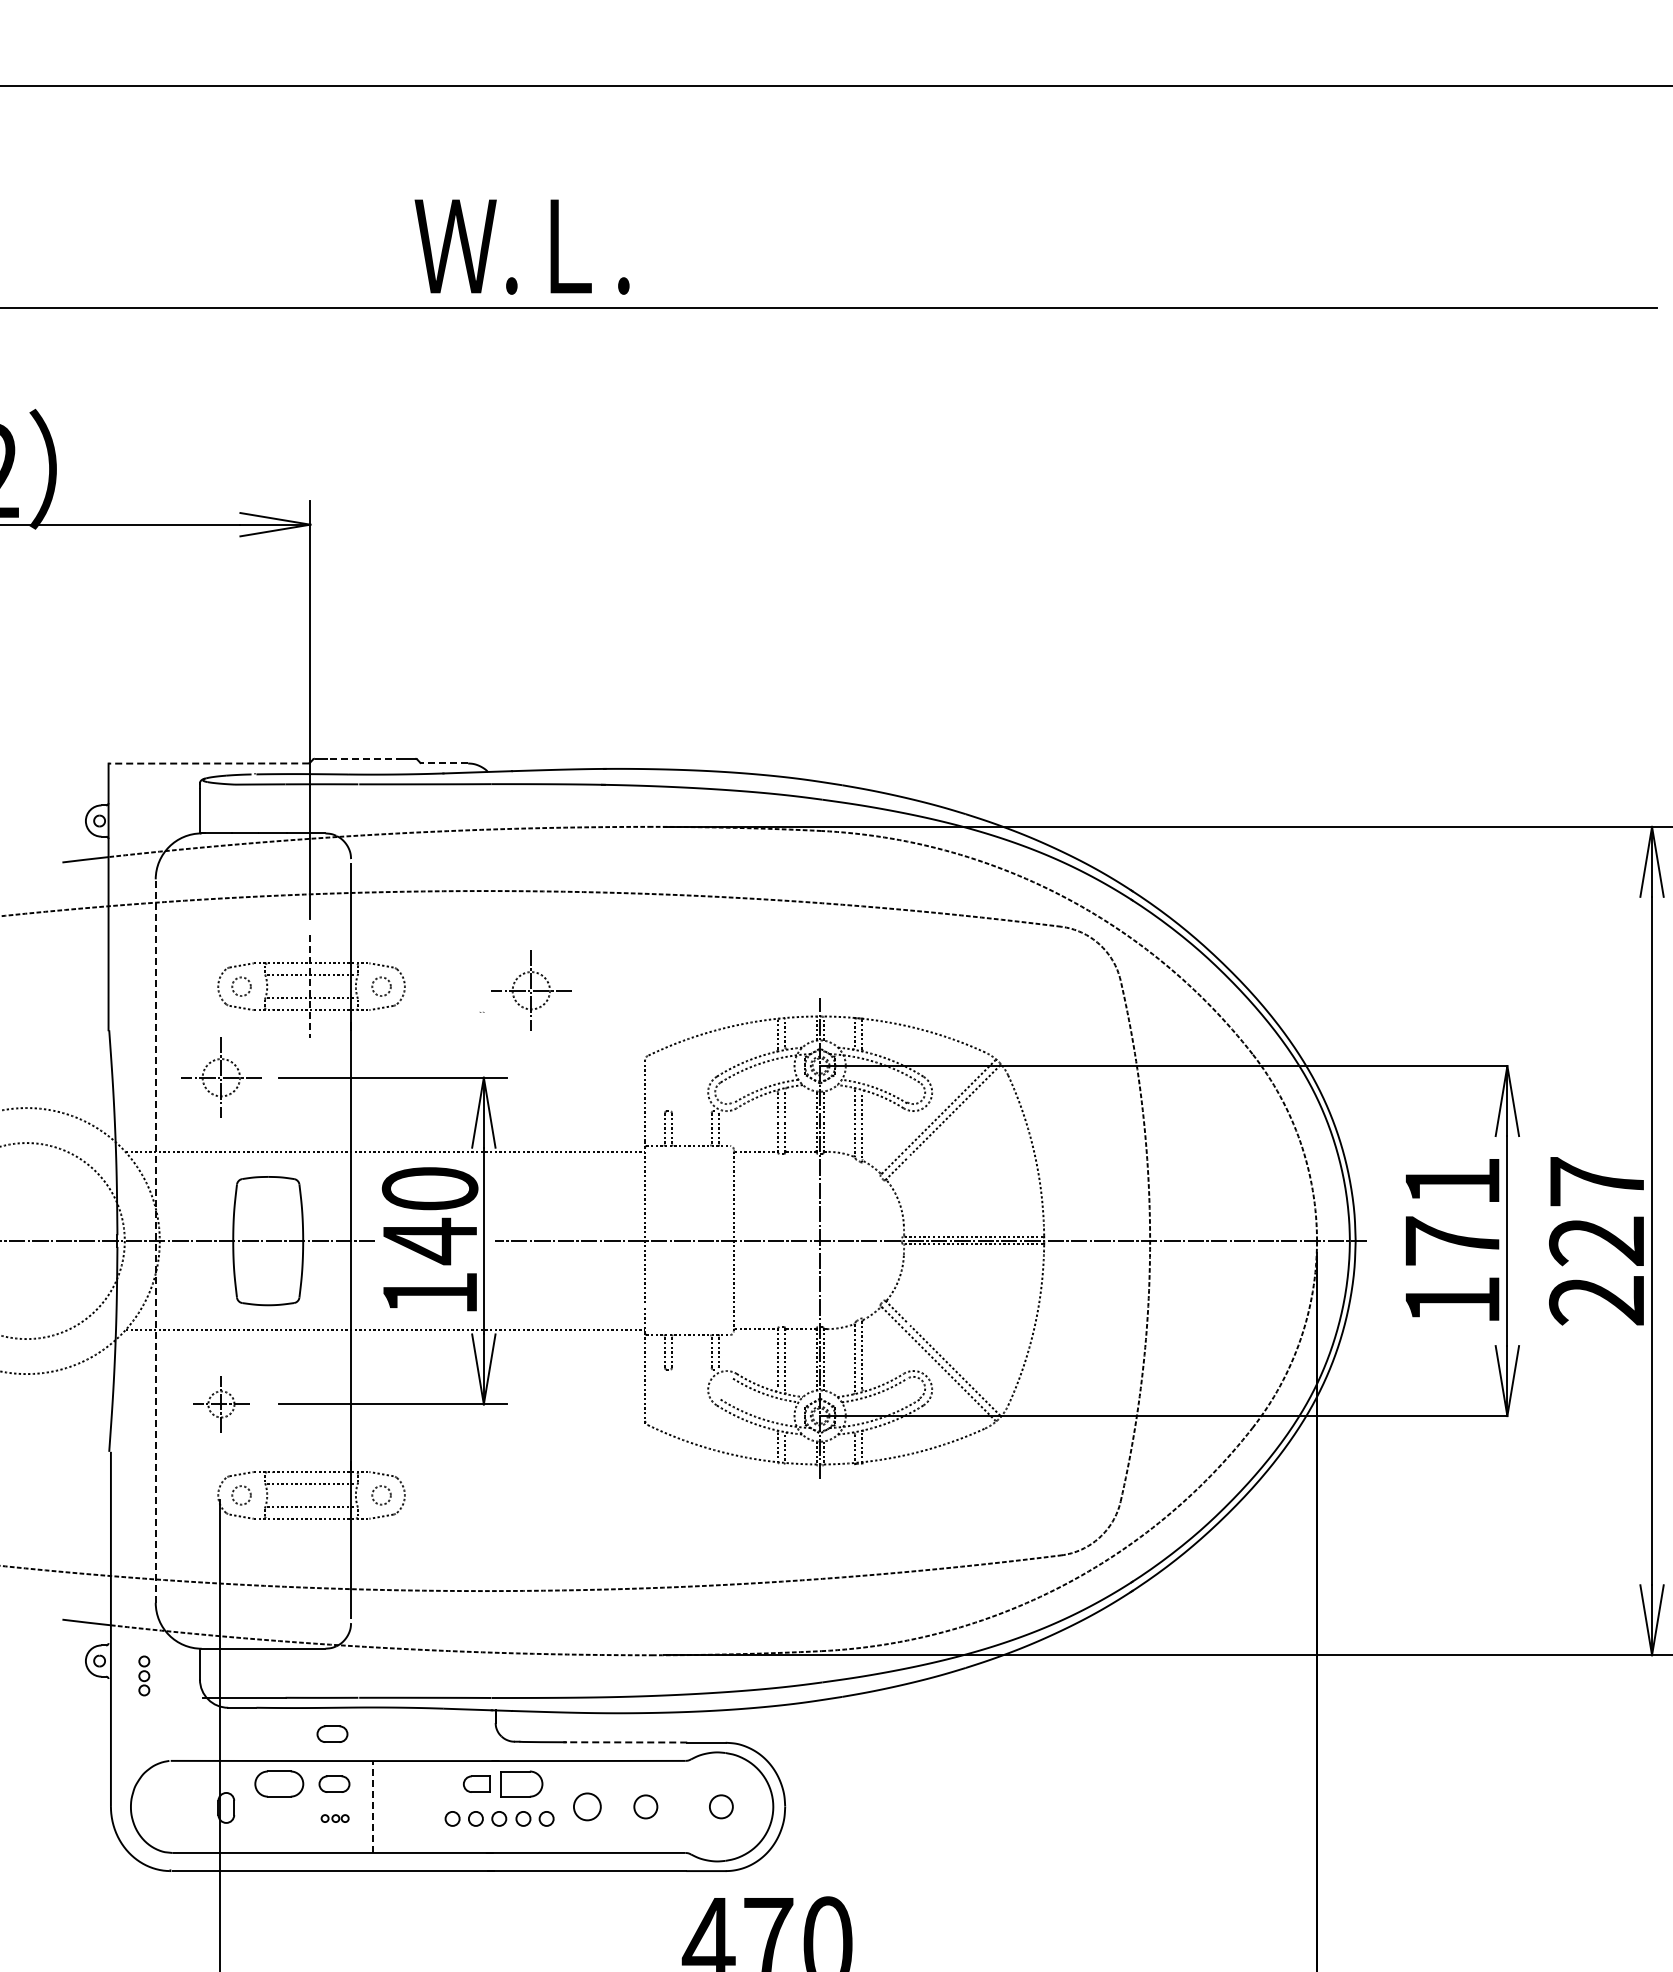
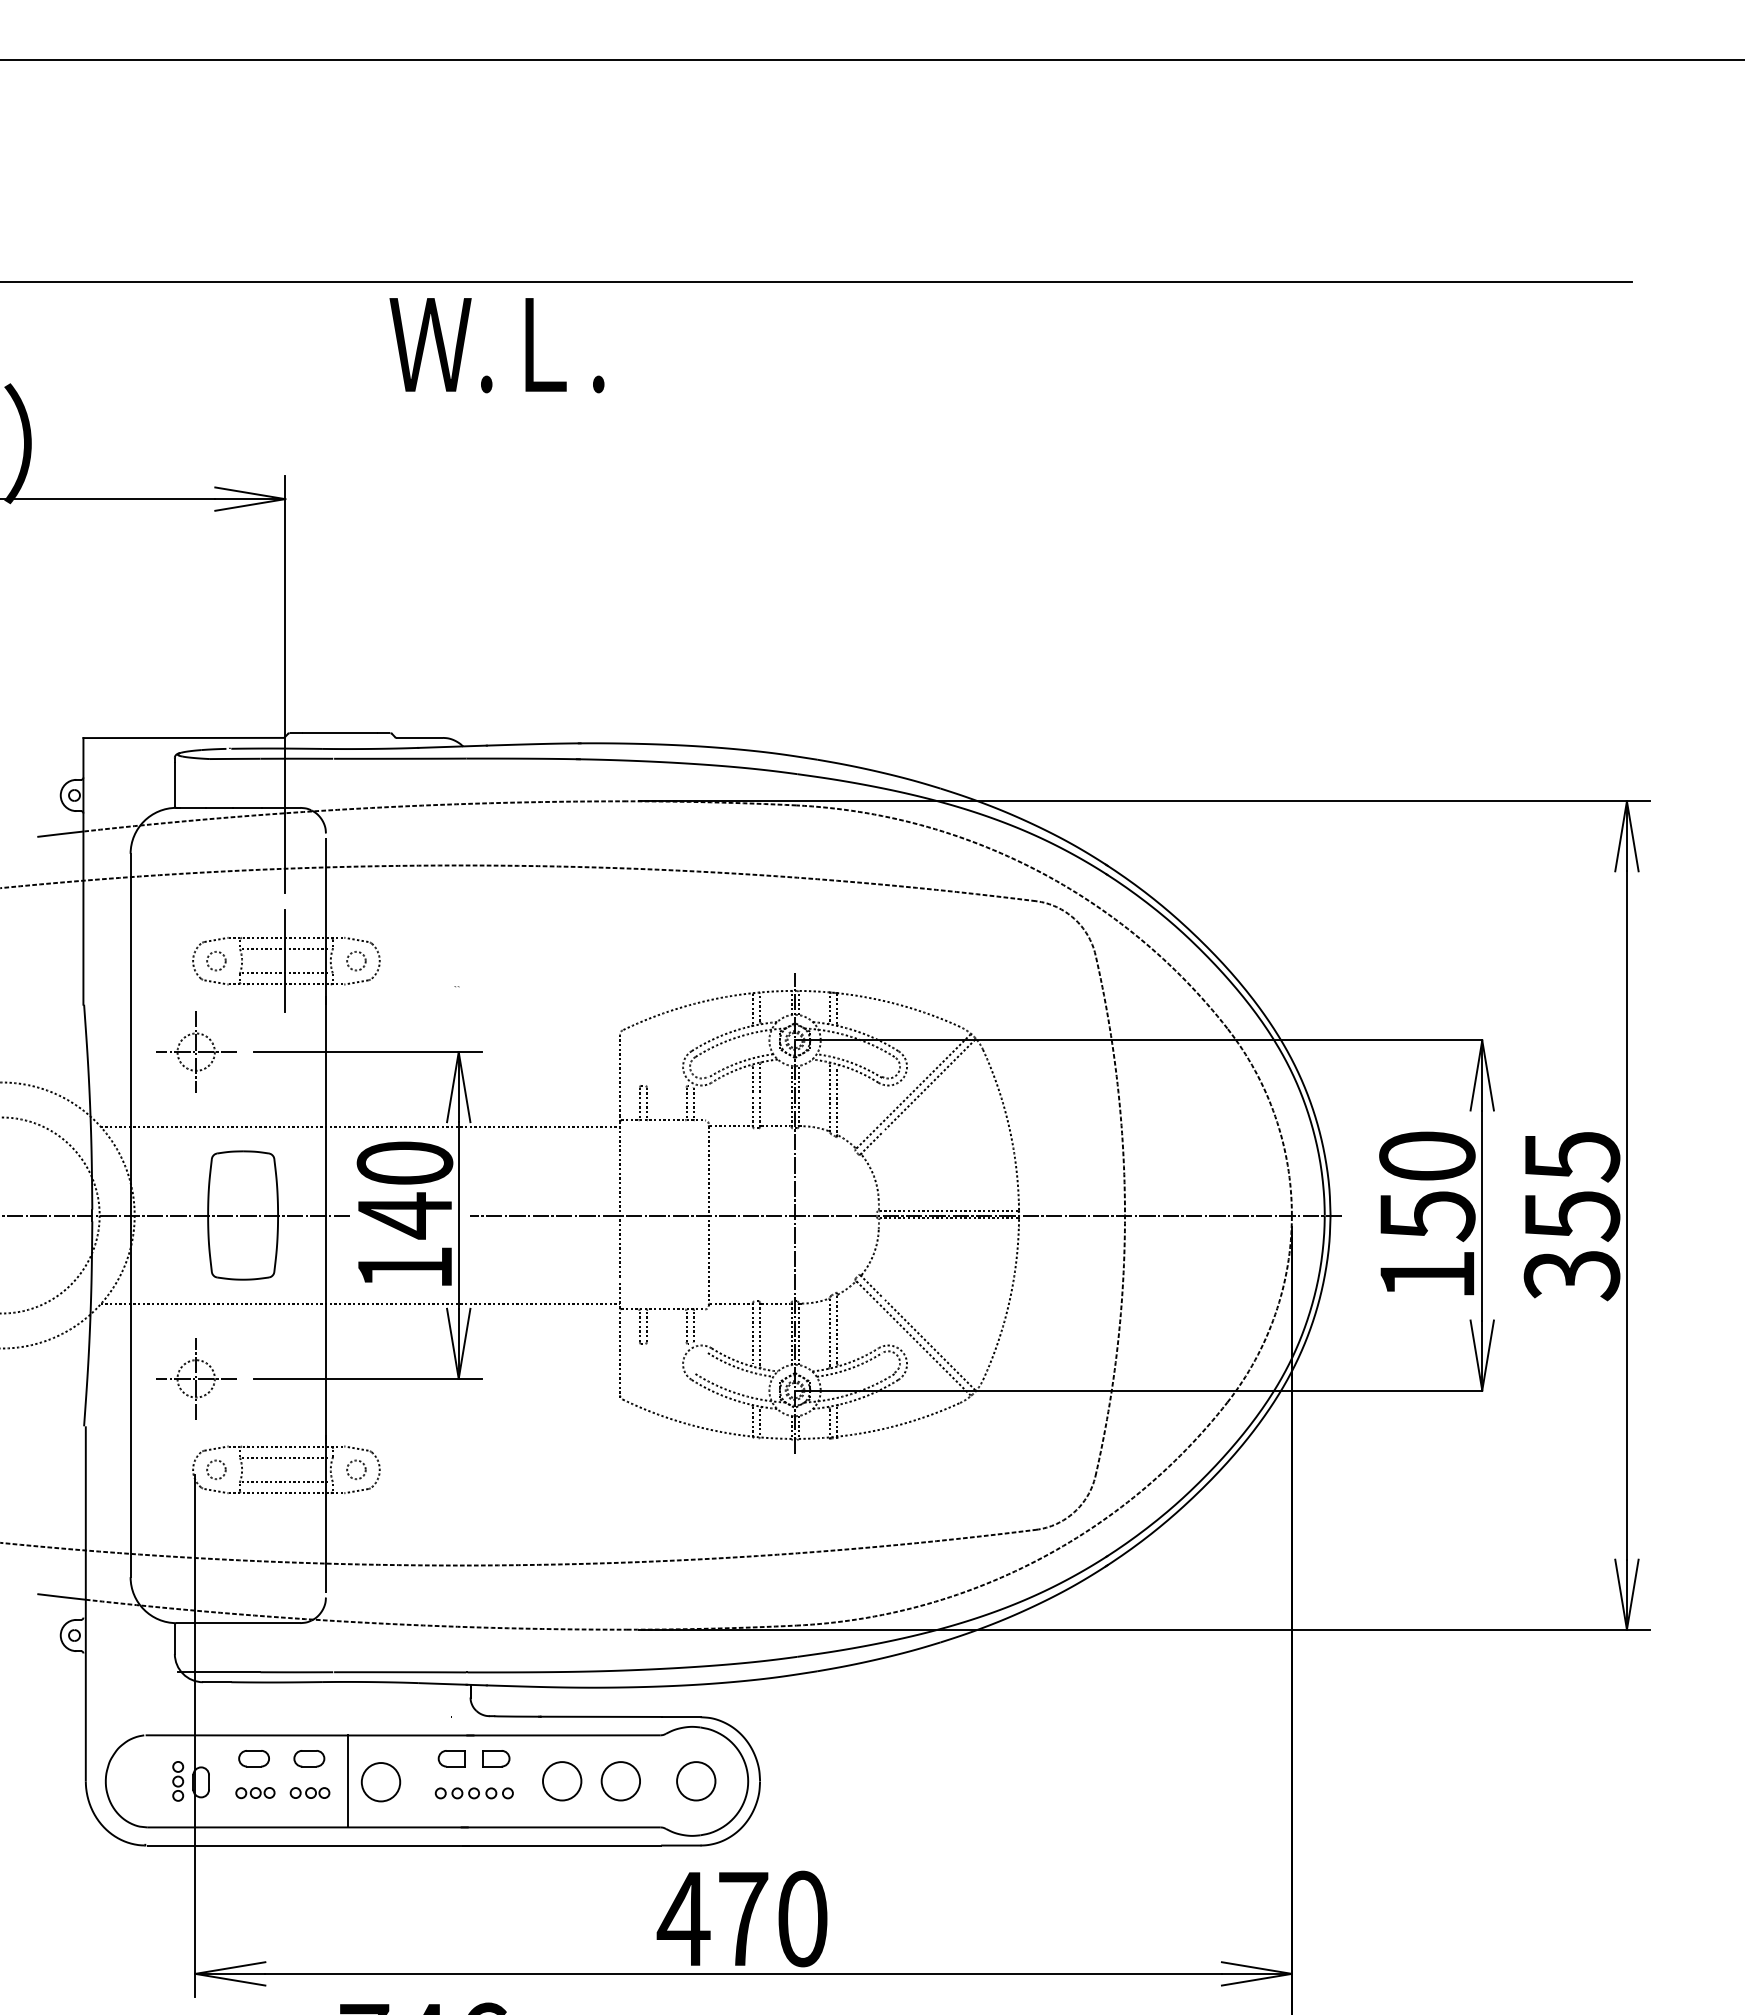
text: (521, 247) -> (496, 345), moved
line: (364, 759) -> (339, 733), dashed -> solid
line: (208, 763) -> (183, 737), dashed -> solid
line: (445, 763) -> (420, 737), dashed -> solid
line: (310, 987) -> (285, 961), dashed -> solid
part: (531, 990) -> (506, 964), removed
text: (1452, 1212) -> (1427, 1186), 171 -> 150
line: (155, 1241) -> (130, 1215), dashed -> solid
text: (1596, 1242) -> (1571, 1216), 227 -> 355
part: (221, 1404) -> (196, 1378), size x1.43
part: (144, 1676) -> (178, 1781), moved
part: (332, 1734) -> (307, 1708), removed
line: (626, 1742) -> (601, 1716), dashed -> solid
part: (278, 1784) -> (253, 1758), size x0.62
part: (521, 1784) -> (496, 1758), size x0.62
line: (373, 1807) -> (348, 1781), dashed -> solid
circle: (587, 1807) -> (562, 1781), size x1.43
circle: (645, 1807) -> (620, 1781), size x1.67
circle: (721, 1807) -> (696, 1781), size x1.67
circle: (405, 1808) -> (380, 1782), added
part: (334, 1818) -> (309, 1792), size x1.43
part: (280, 1819) -> (255, 1793), added
part: (498, 1819) -> (473, 1793), size x0.71

